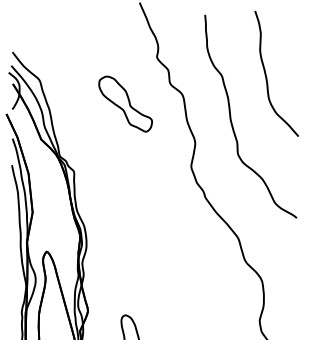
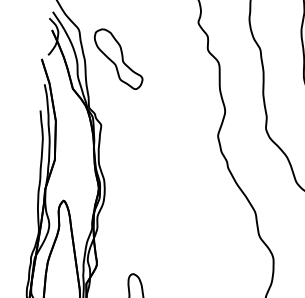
part: (125, 103) -> (118, 58), moved

